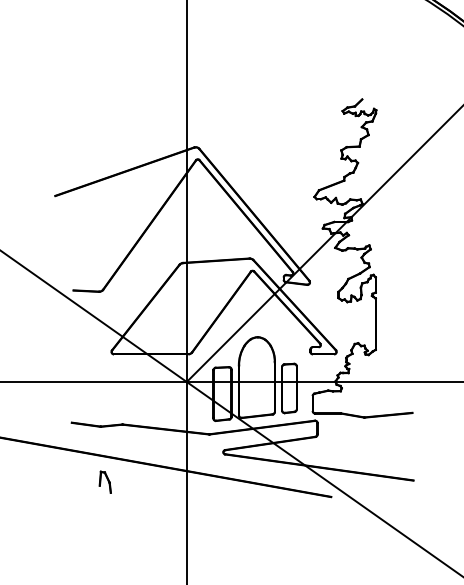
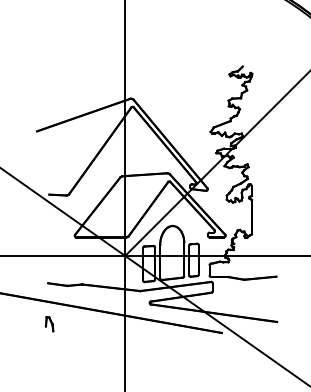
part: (105, 482) -> (49, 324), moved

